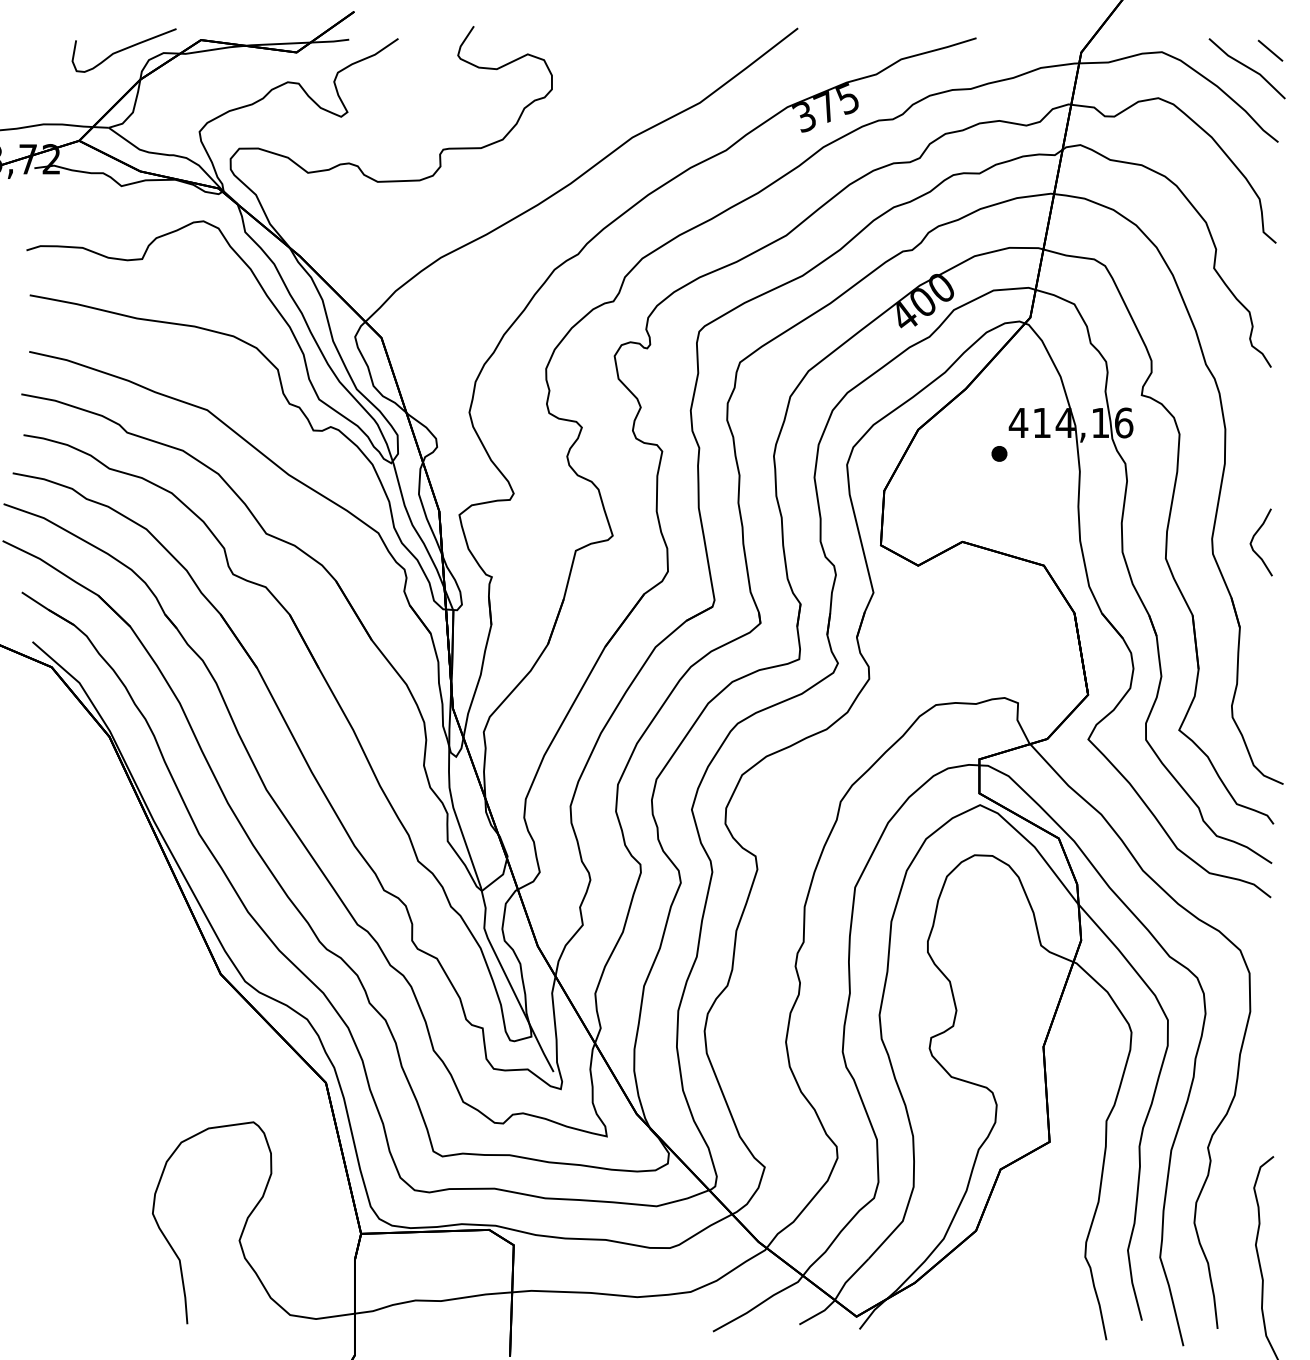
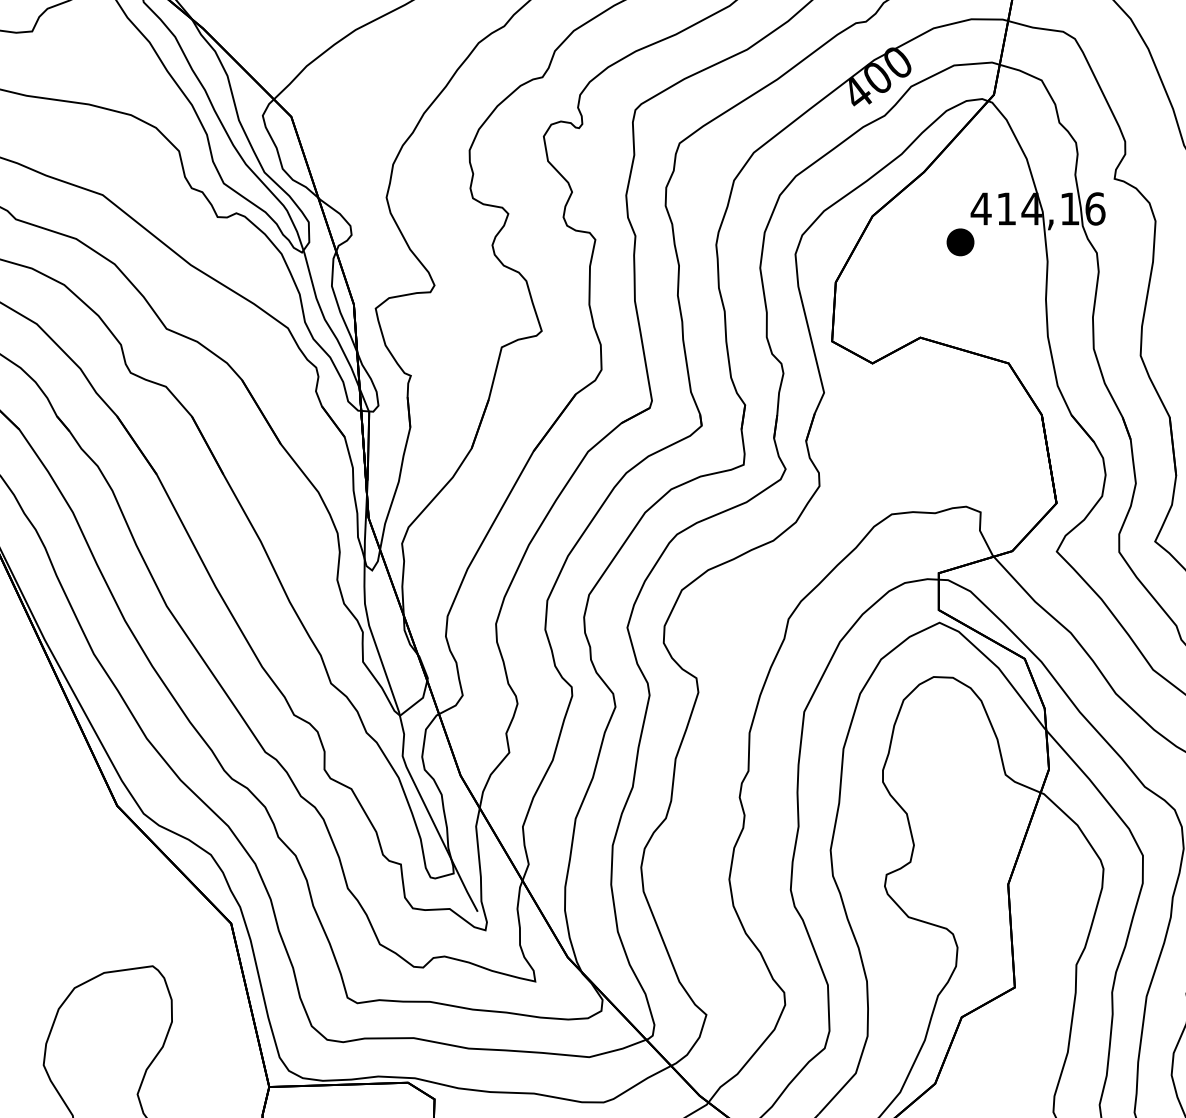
part: (999, 453) -> (960, 241), size x1.6

